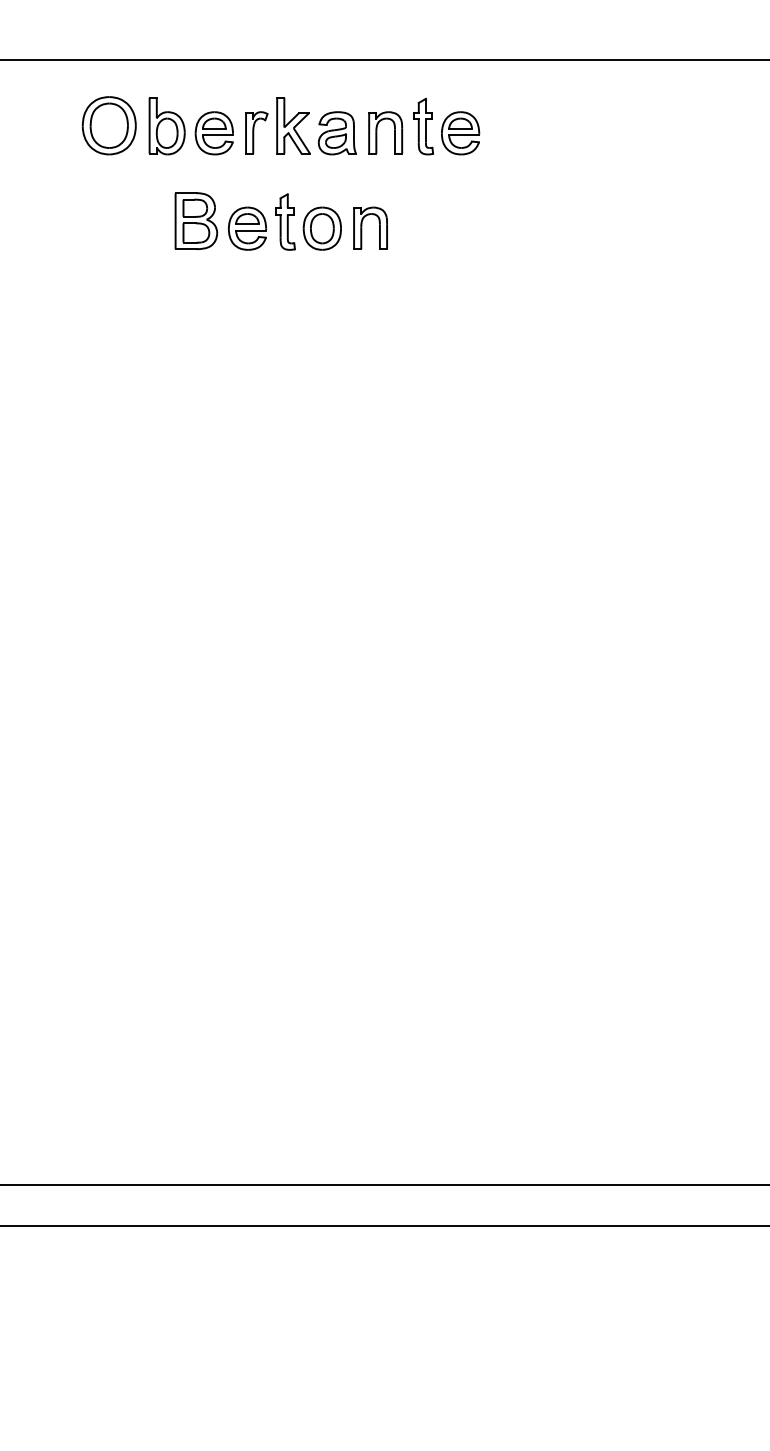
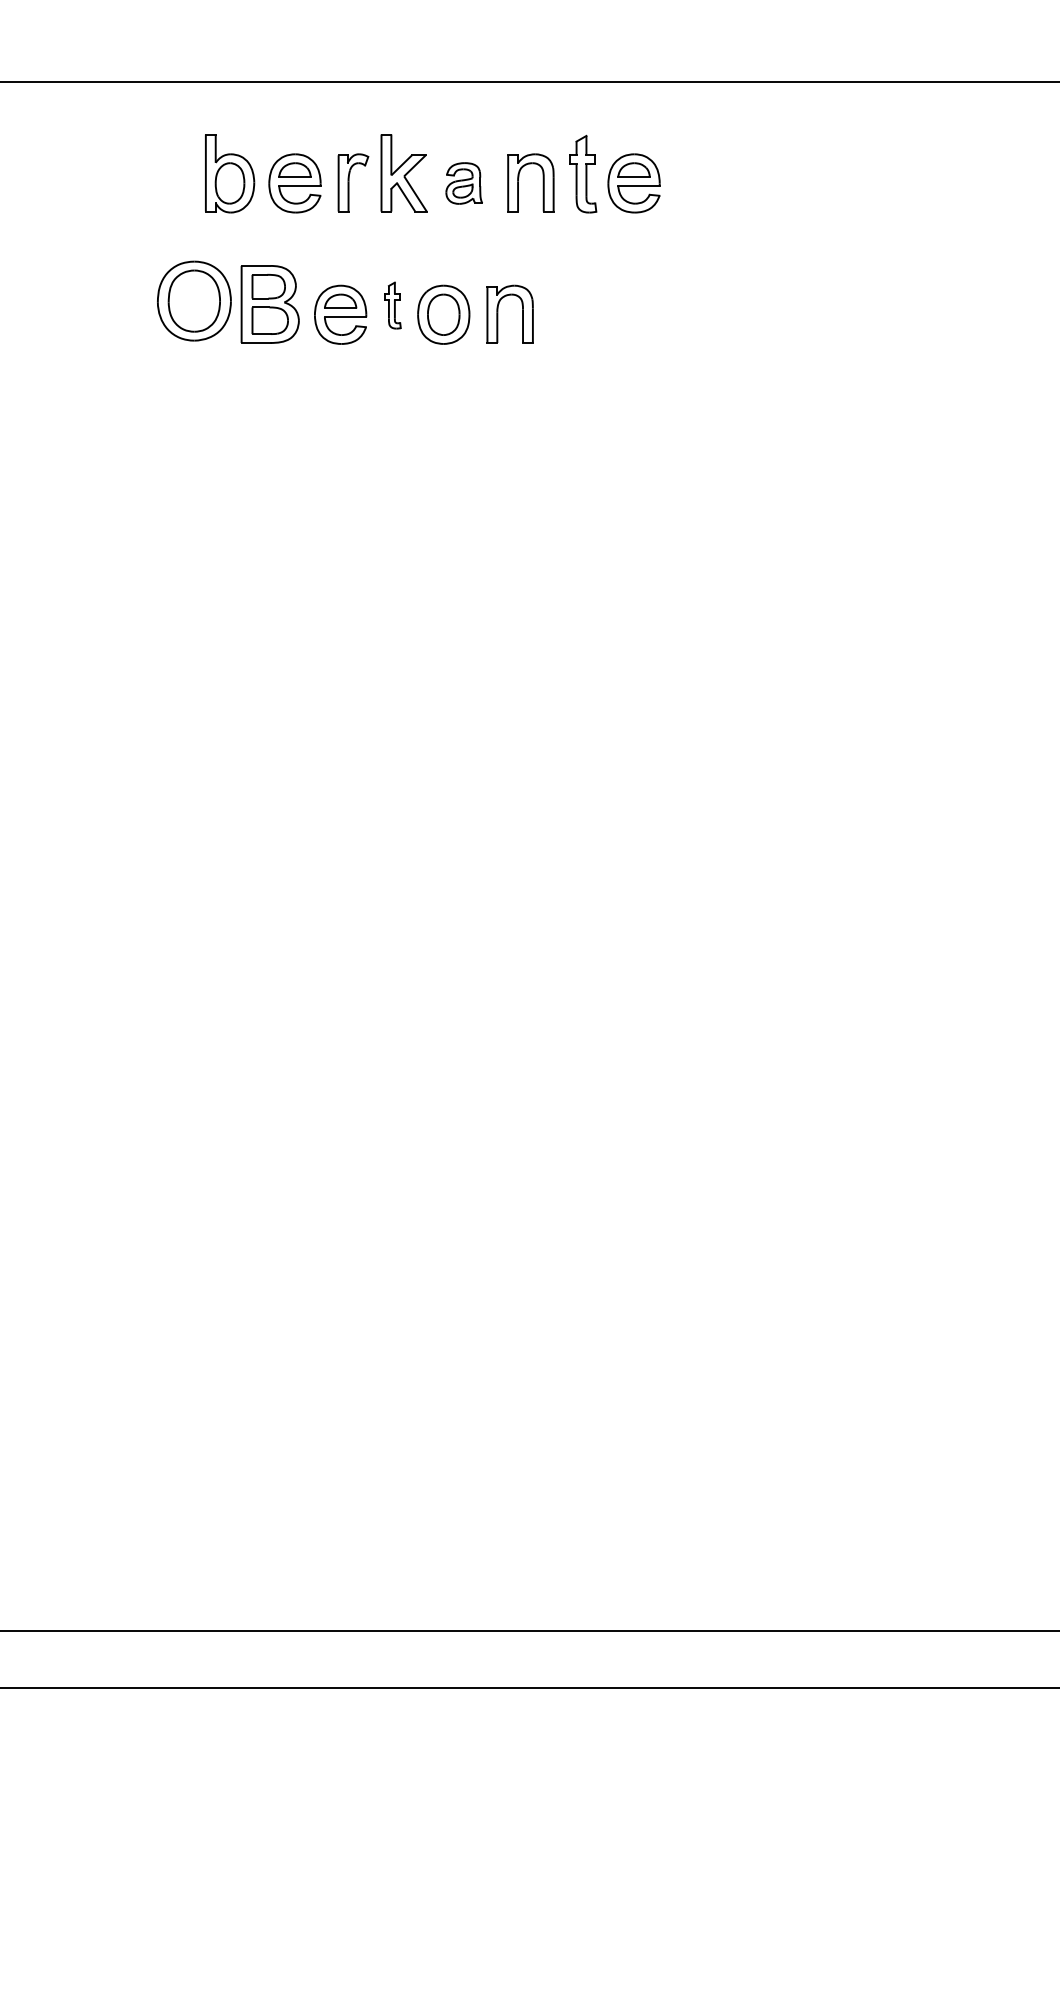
part: (108, 125) -> (193, 300), moved
part: (336, 133) -> (463, 183), size x0.7
part: (285, 221) -> (392, 304), size x0.6

